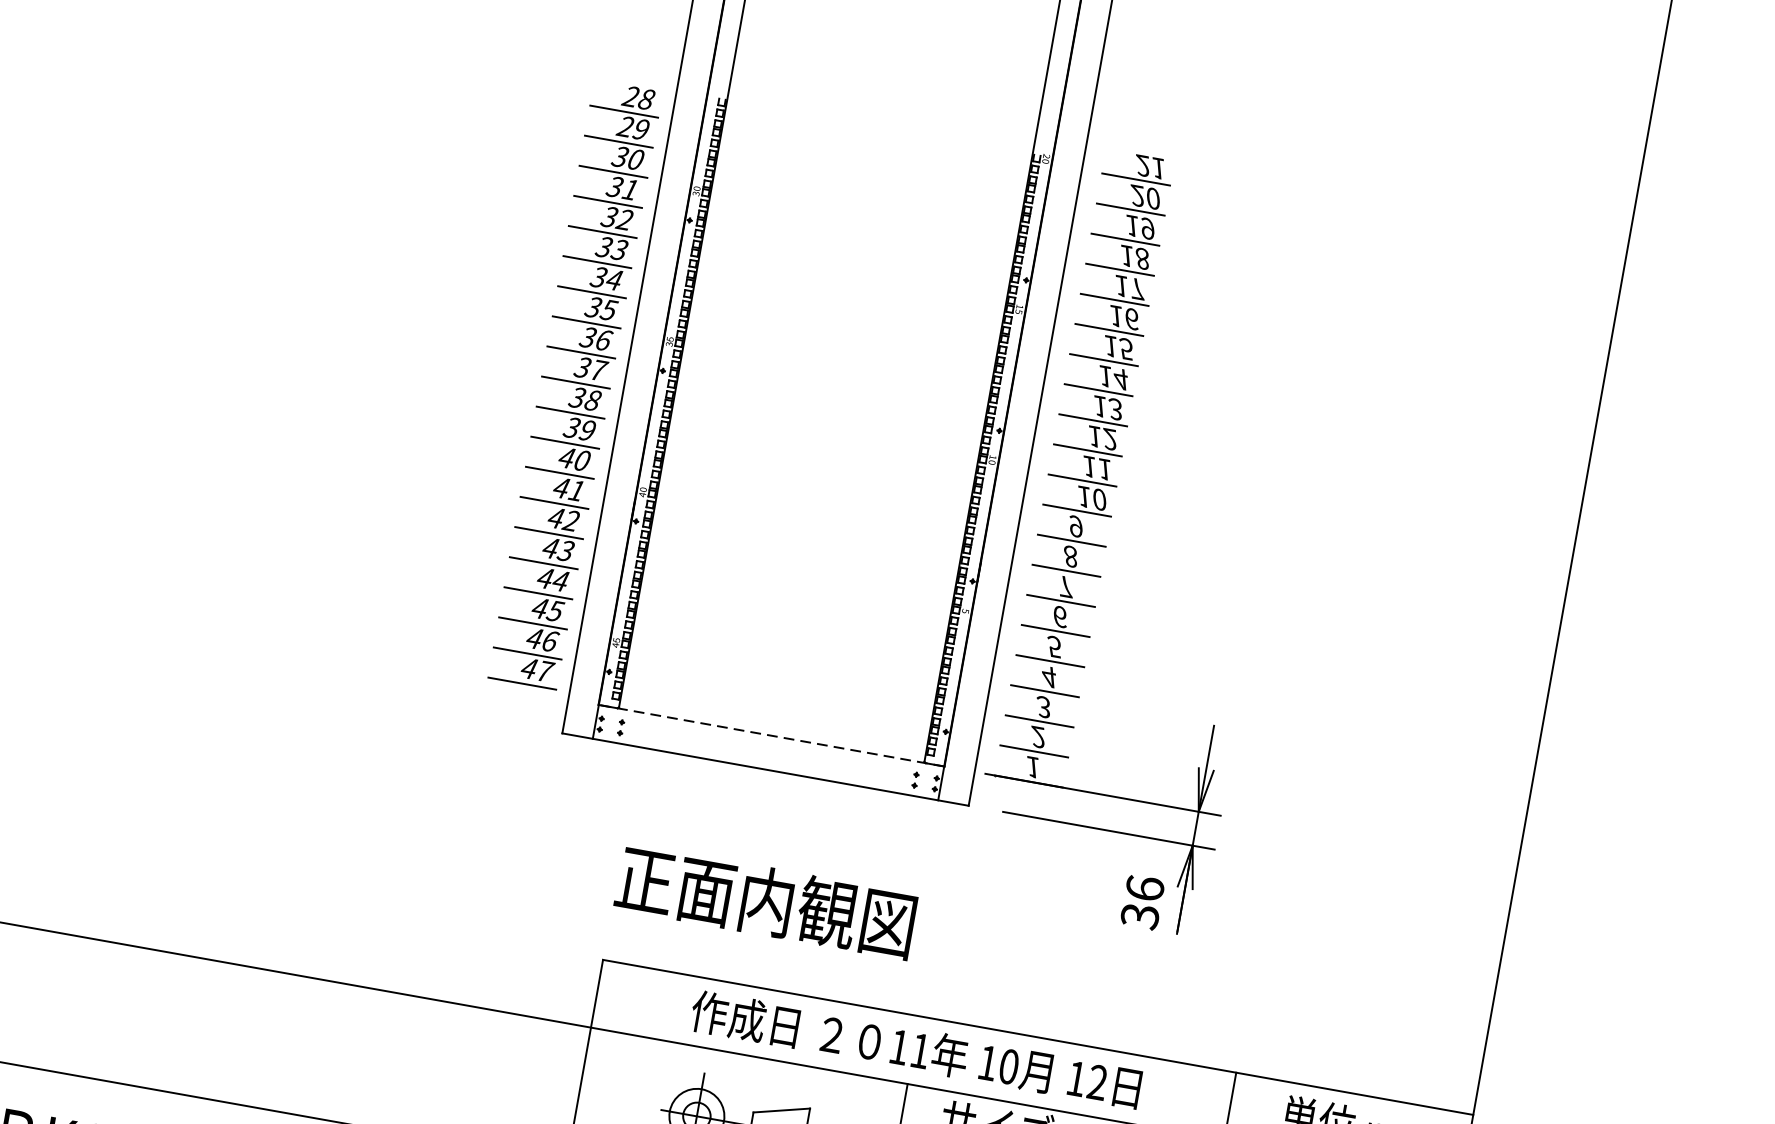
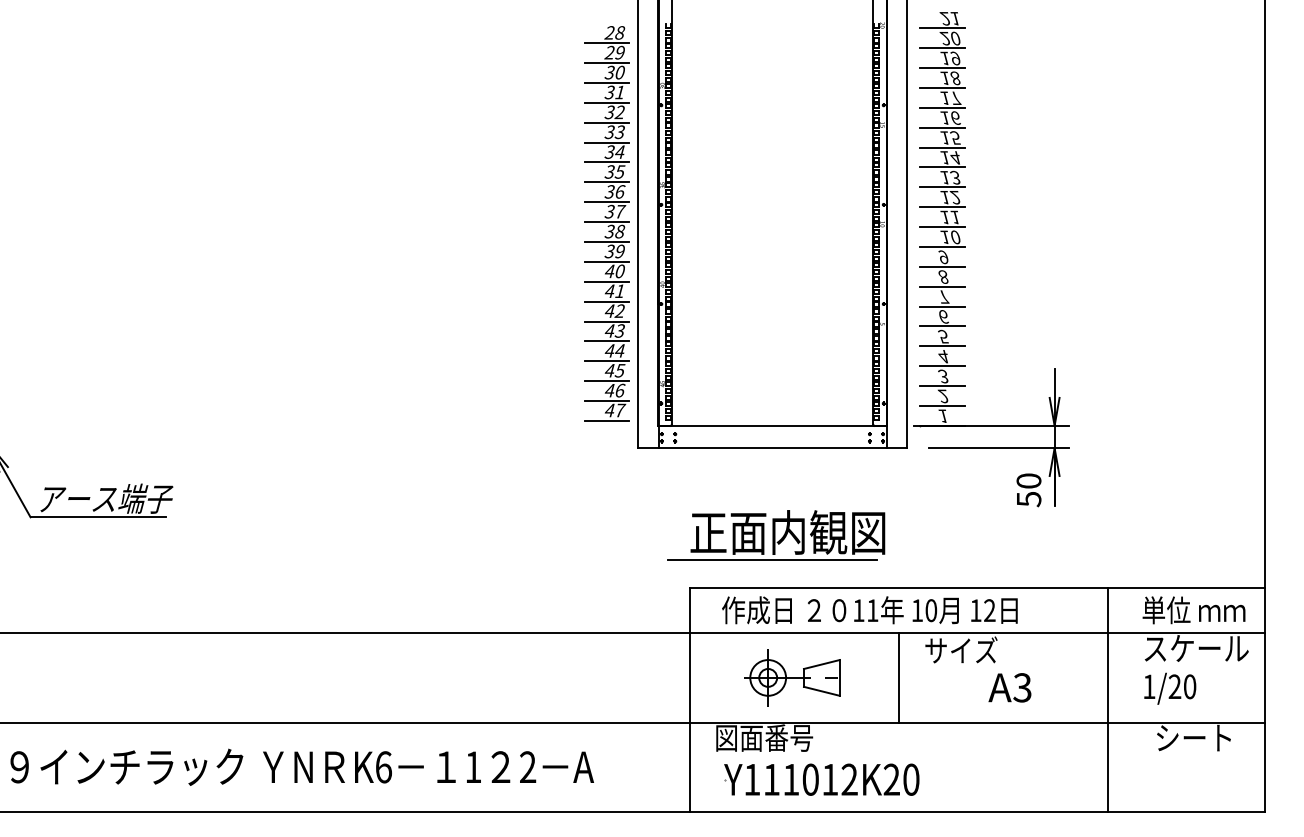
line: (771, 735) -> (772, 425), dashed -> solid
text: (1141, 901) -> (1028, 489), 36 -> 50
line: (735, 938) -> (772, 559), added
text: (915, 1049) -> (869, 610), moved

